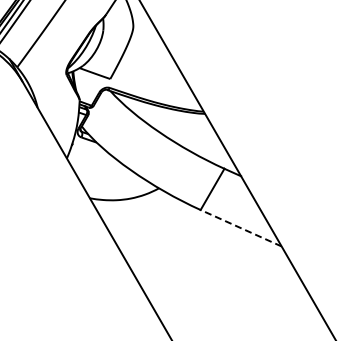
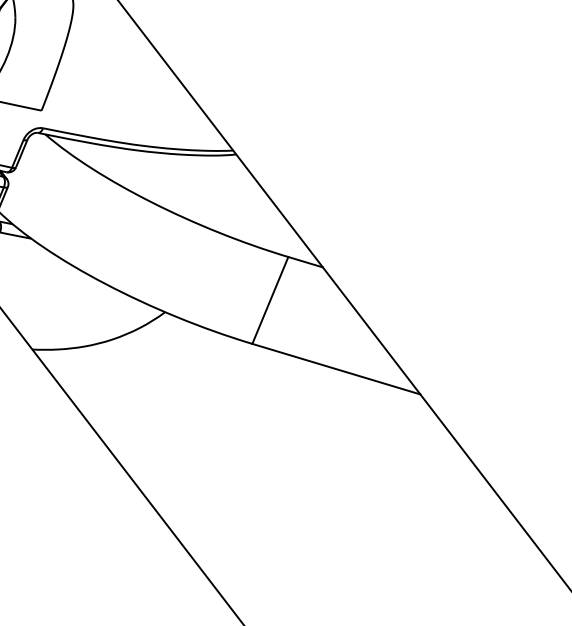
line: (240, 228) -> (335, 369), dashed -> solid

